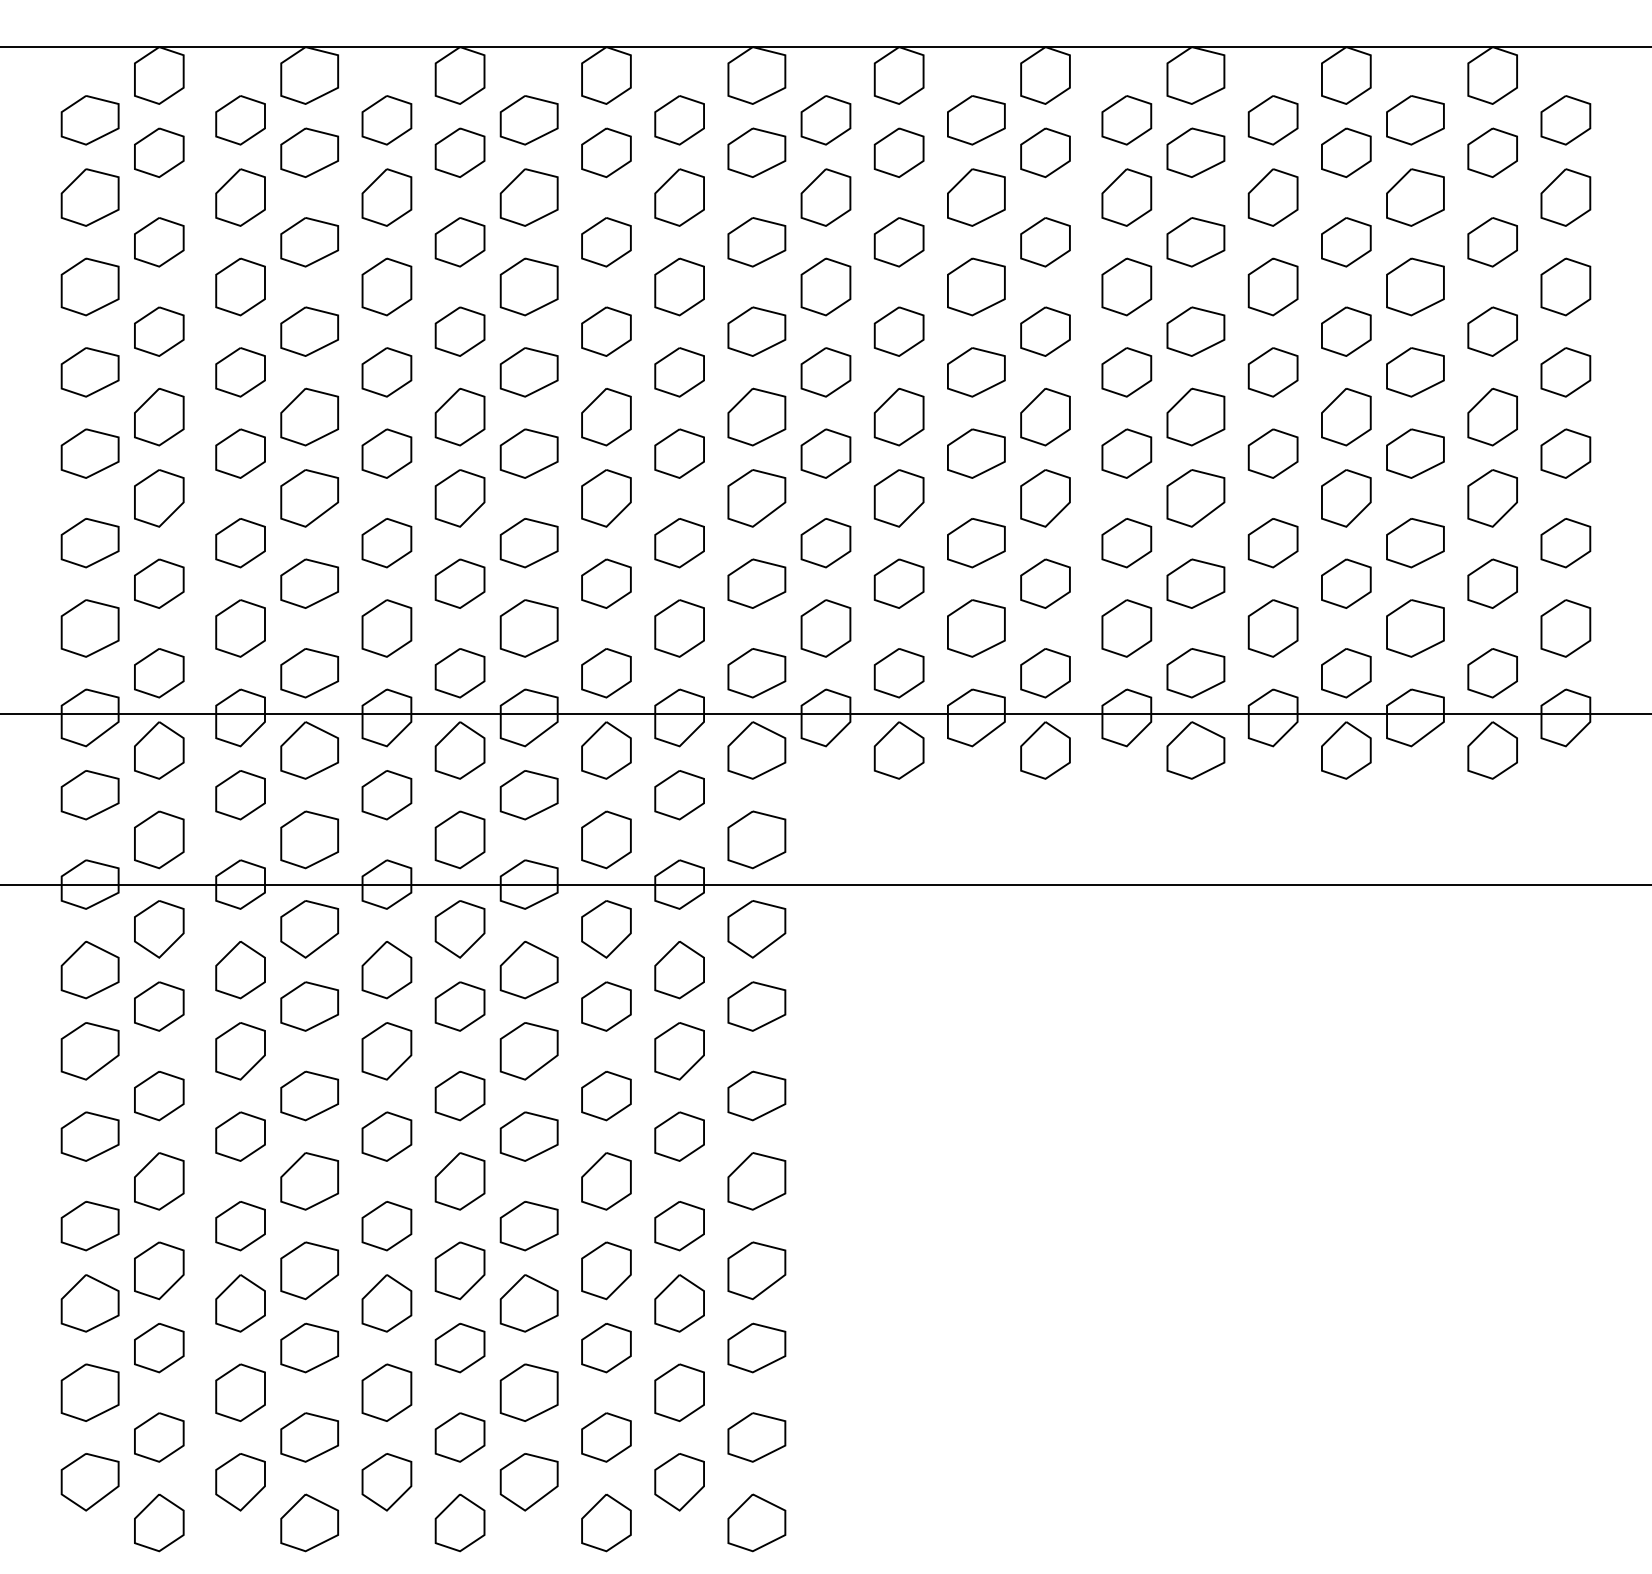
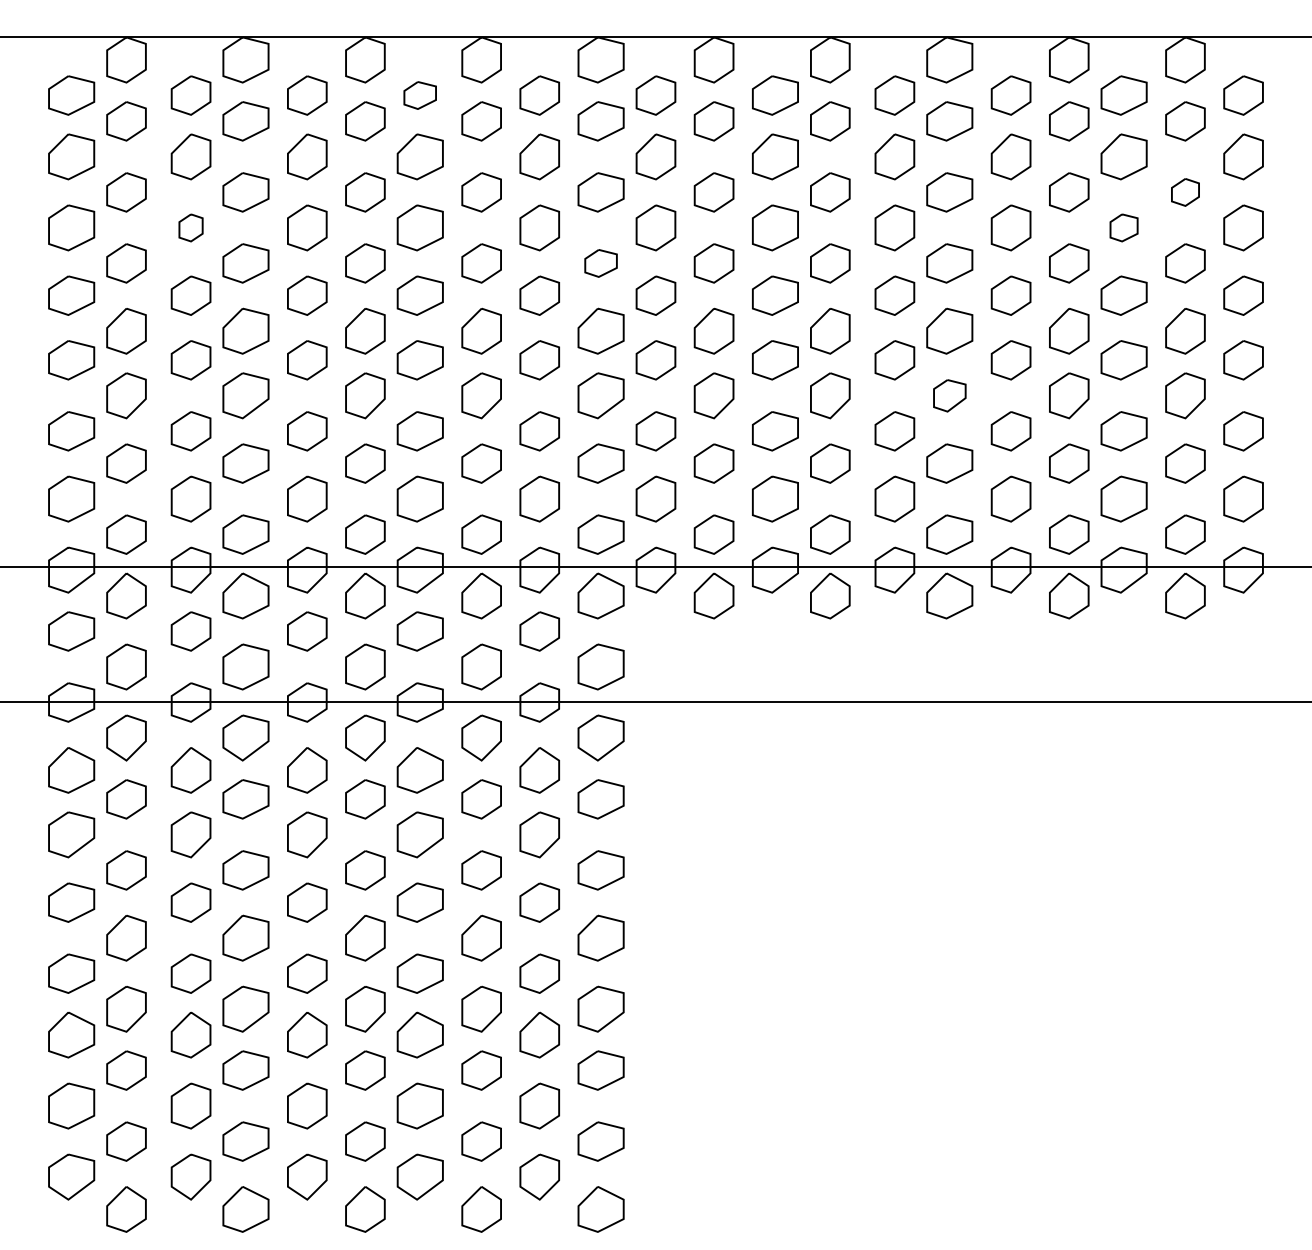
part: (528, 120) -> (419, 95), size x0.7
part: (1492, 242) -> (1185, 192), size x0.7
part: (239, 286) -> (190, 227), size x0.6
part: (1414, 286) -> (1123, 227), size x0.6
part: (756, 331) -> (600, 263), size x0.7
part: (1195, 498) -> (949, 395), size x0.7

